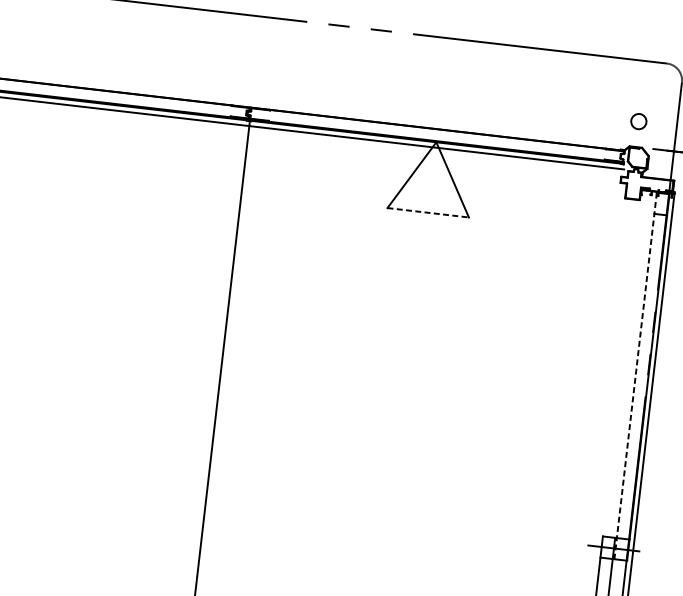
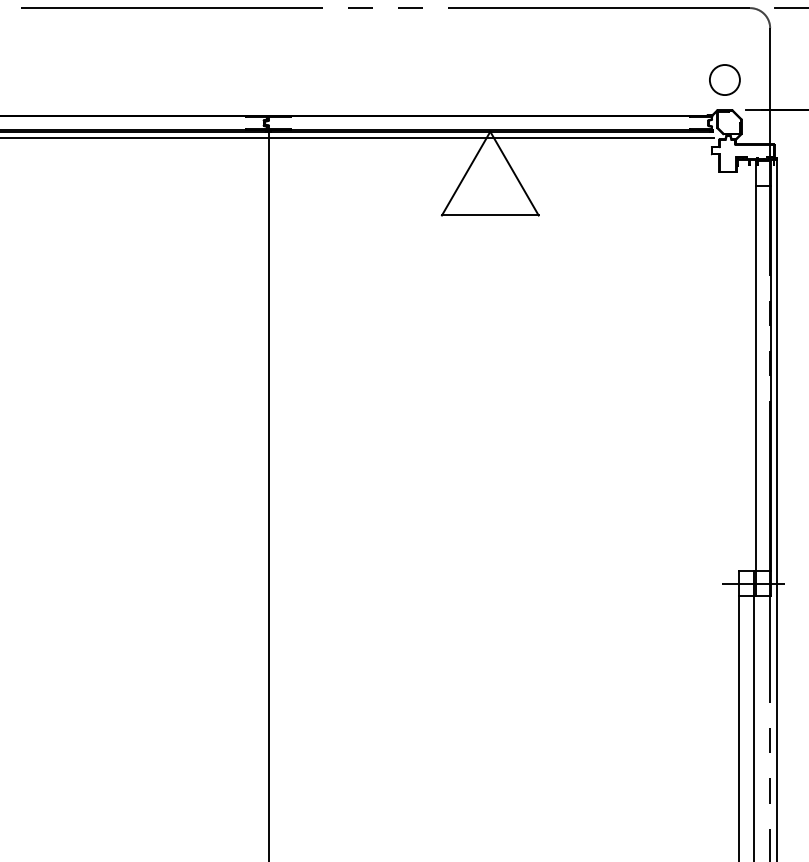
circle: (638, 121) -> (724, 79), size x1.67
line: (428, 212) -> (490, 215), dashed -> solid
line: (635, 375) -> (755, 378), dashed -> solid

